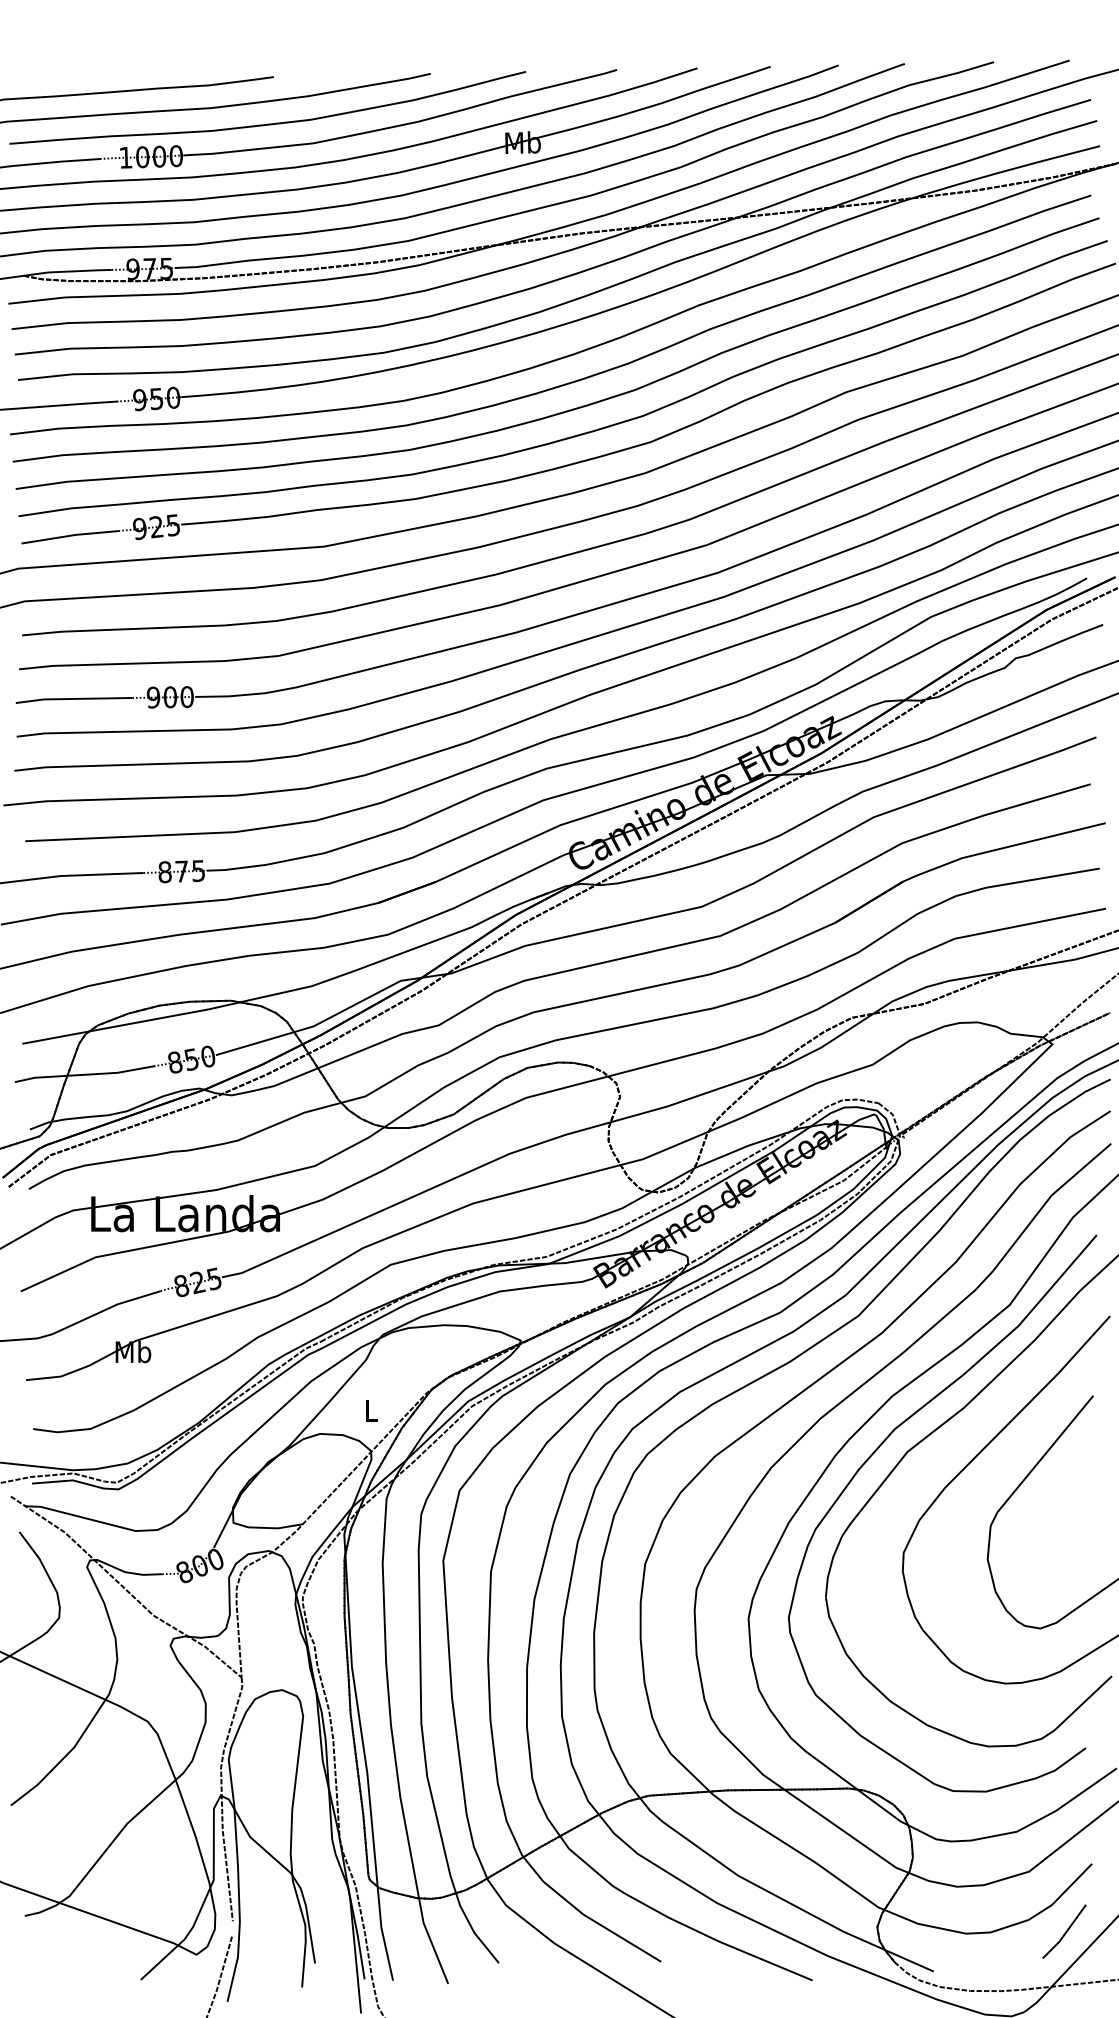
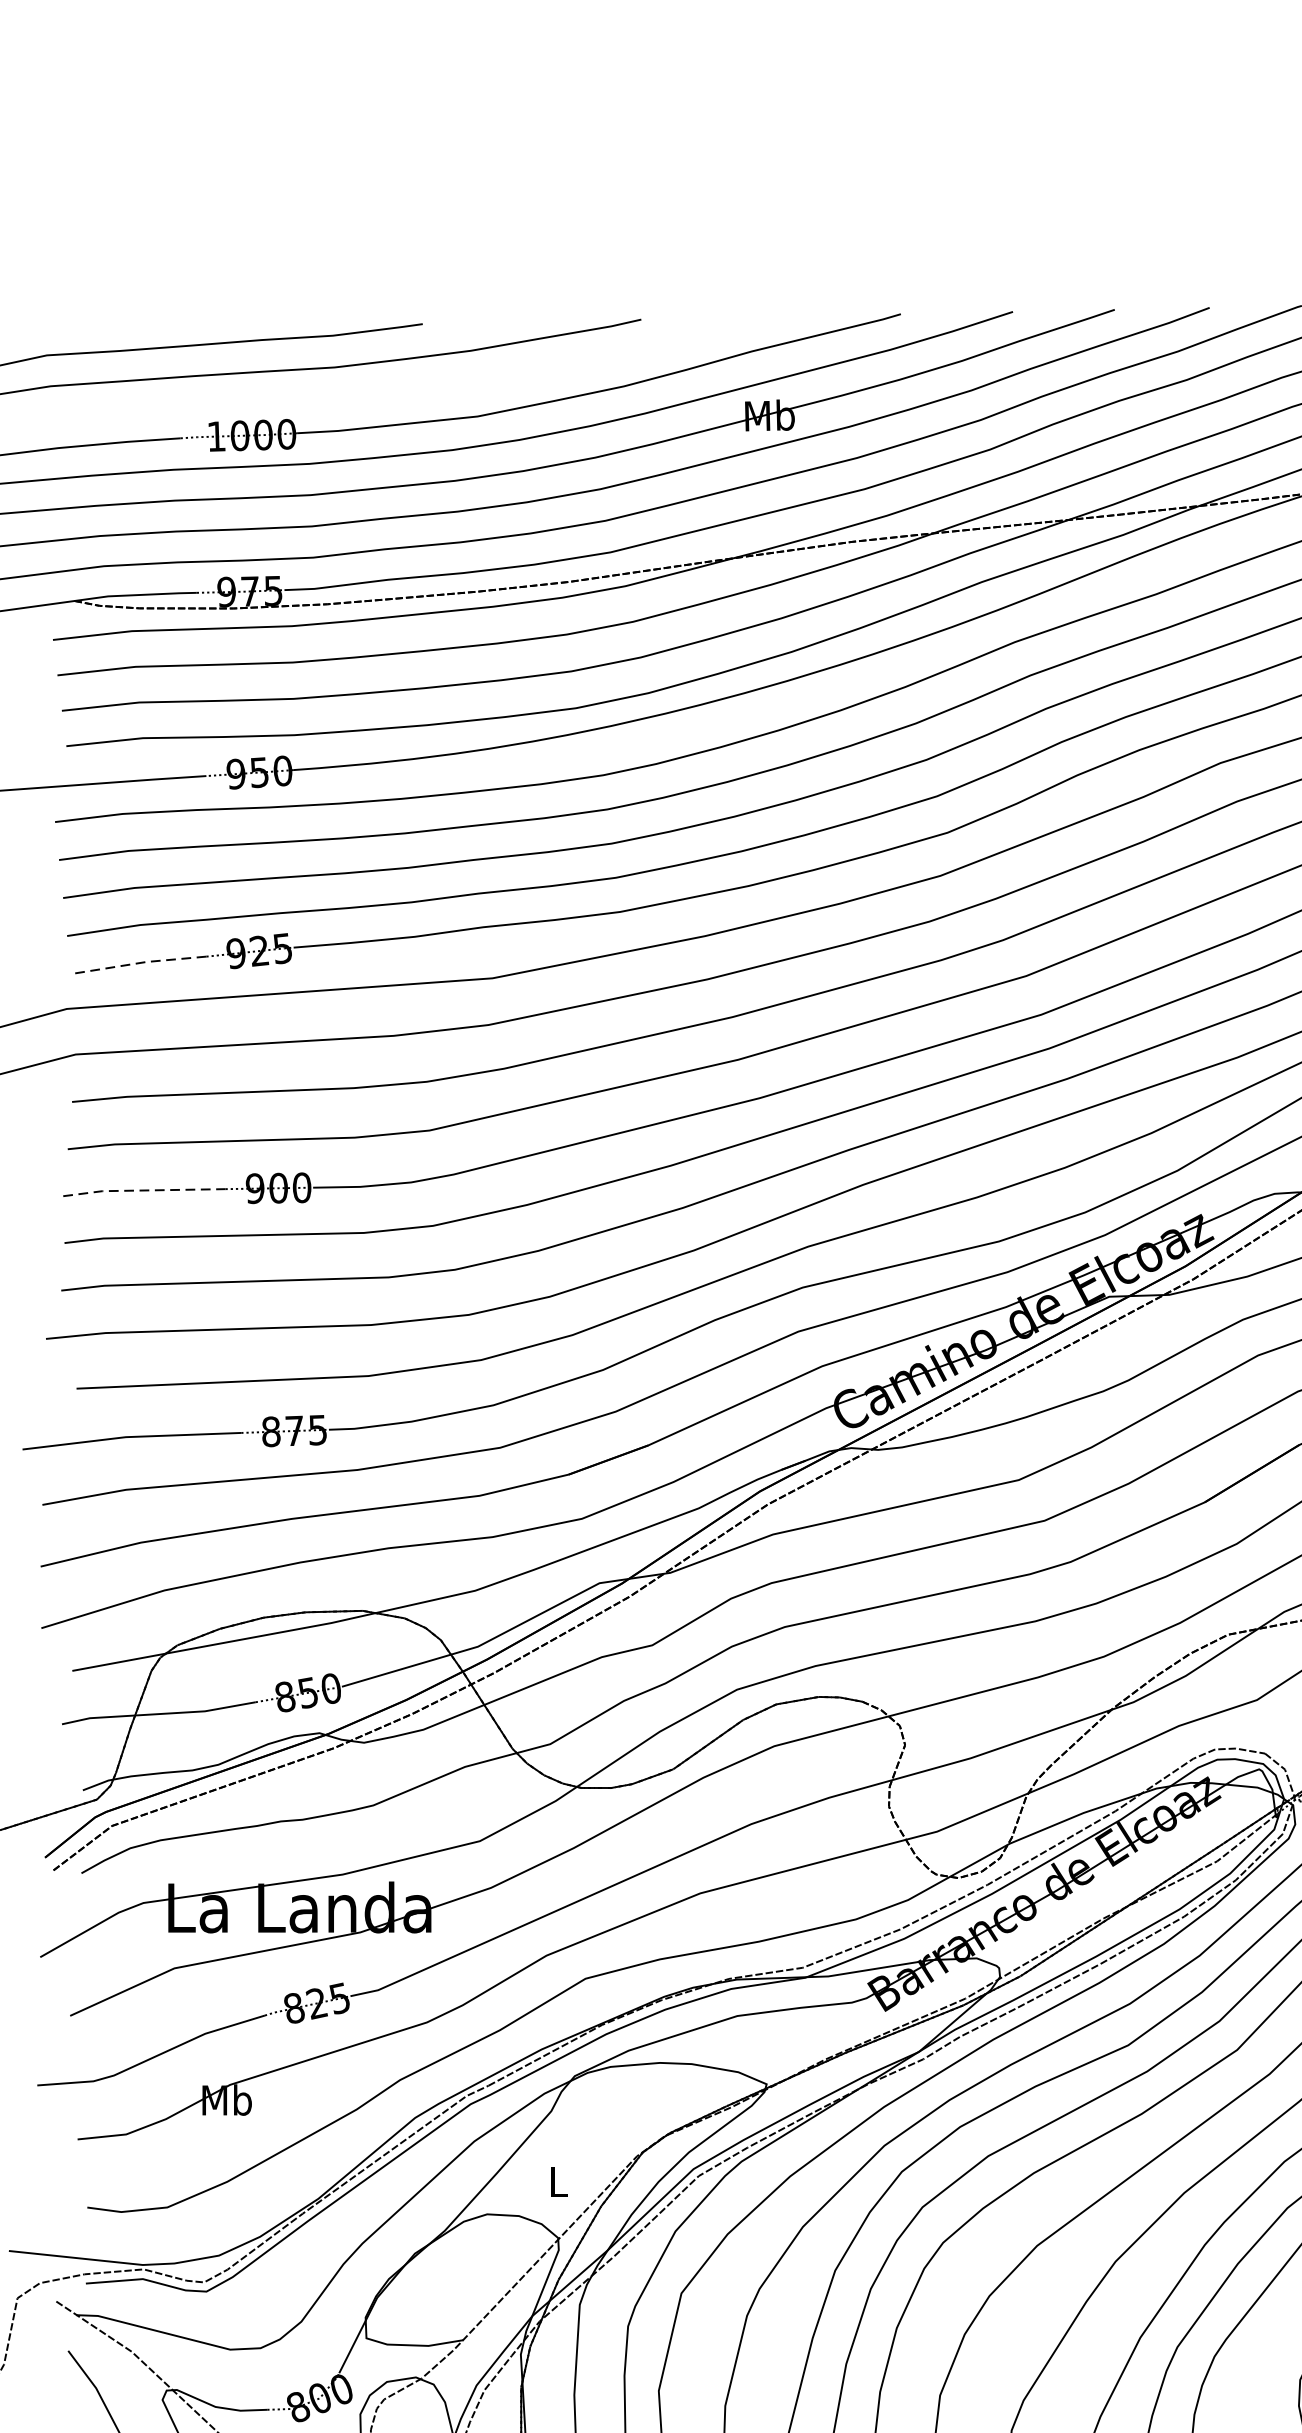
curve: (267, 123) -> (413, 388), removed
line: (70, 535) -> (139, 962), solid -> dashed
line: (73, 698) -> (143, 1189), solid -> dashed

